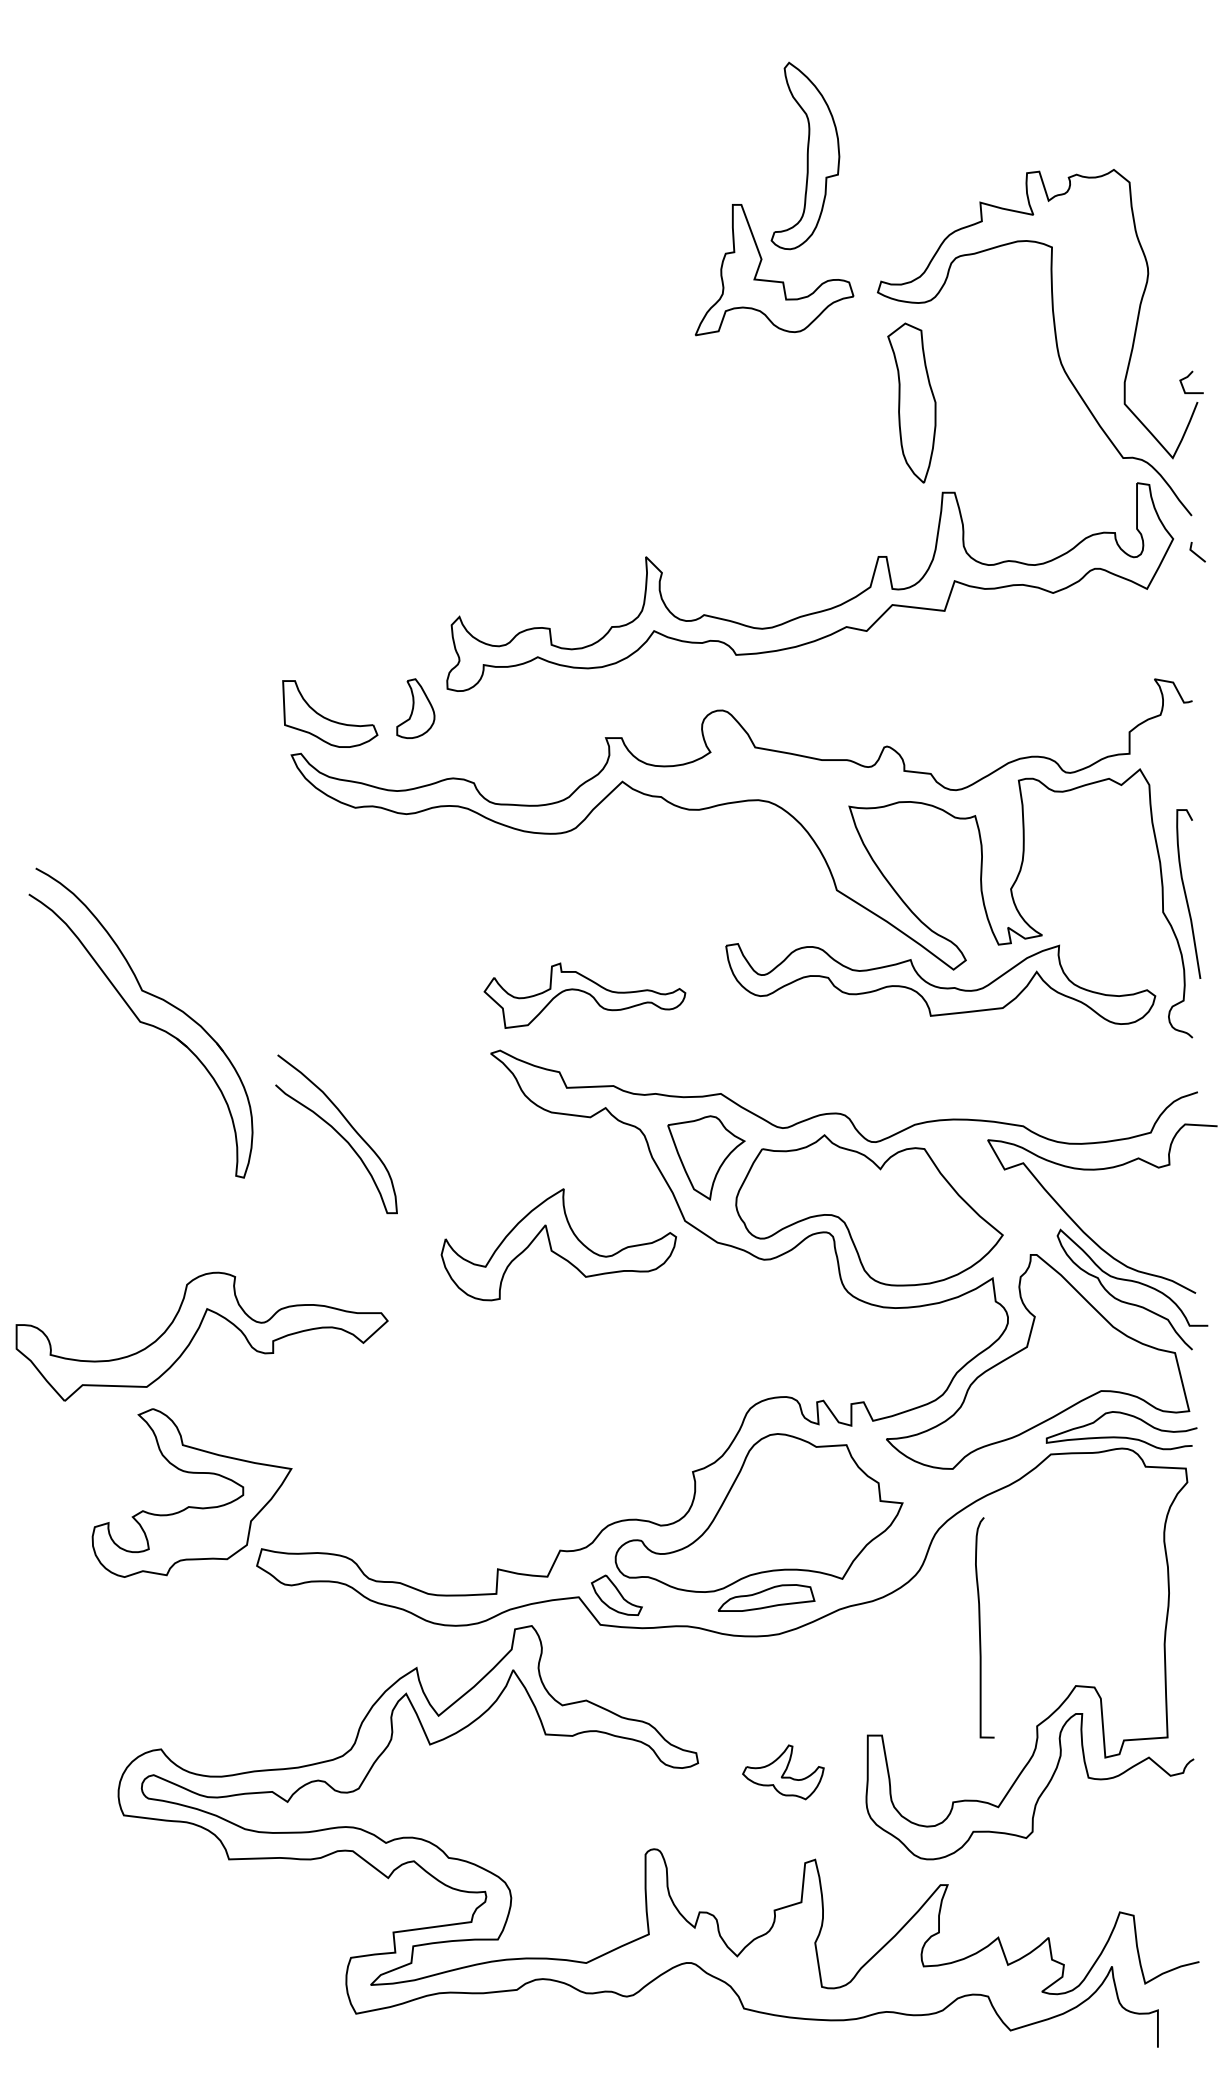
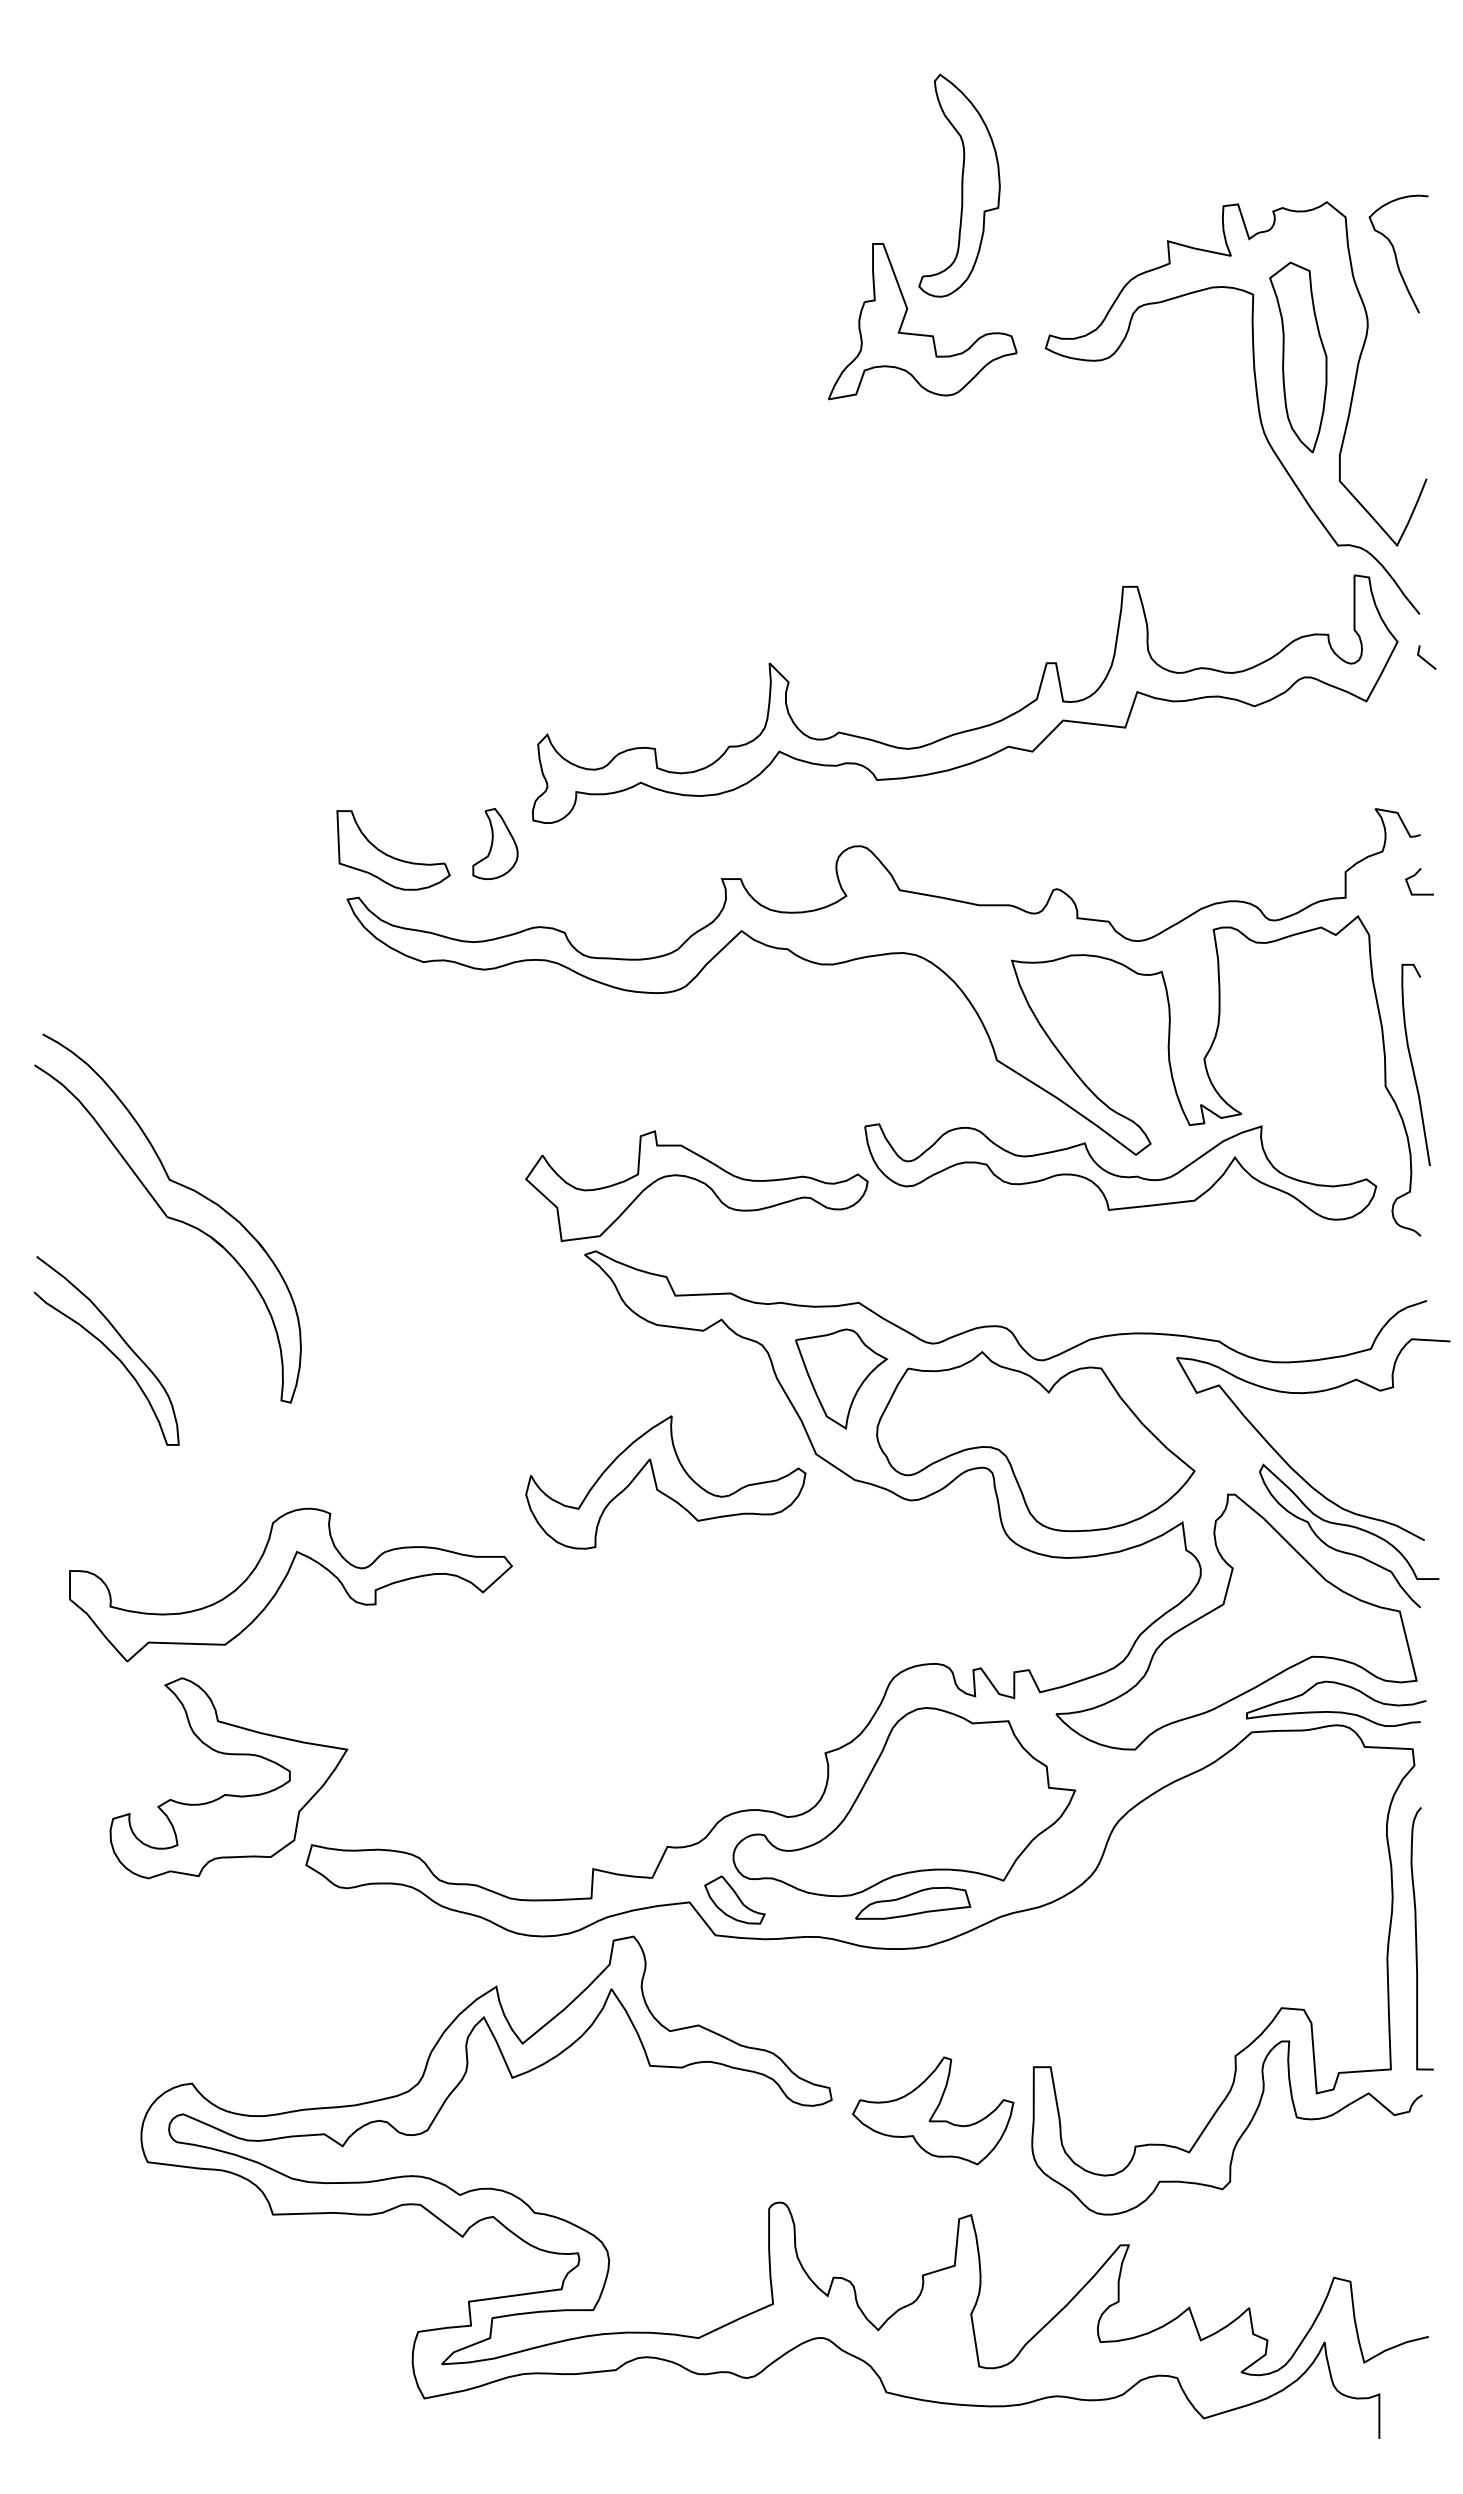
curve: (1172, 213) -> (1396, 254), added
line: (1188, 377) -> (1415, 875), moved
part: (911, 402) -> (1297, 356), moved
part: (584, 995) -> (696, 1185), size x1.43
curve: (337, 1133) -> (107, 1350), moved
part: (201, 1336) -> (290, 1584), moved
curve: (980, 1627) -> (1416, 1938), moved
part: (783, 1772) -> (933, 2111), size x1.67

